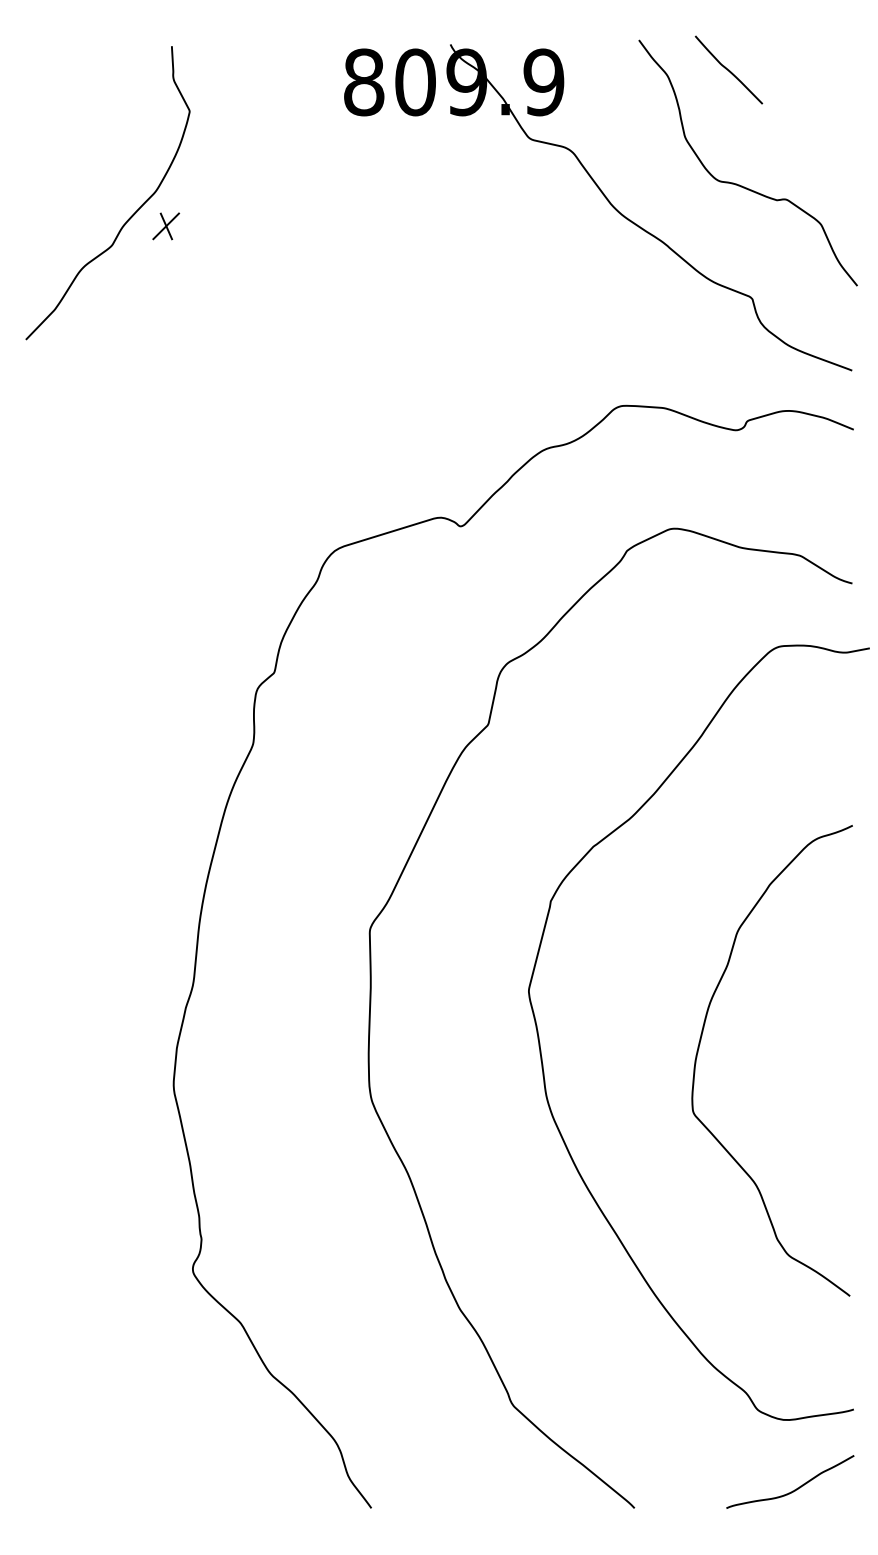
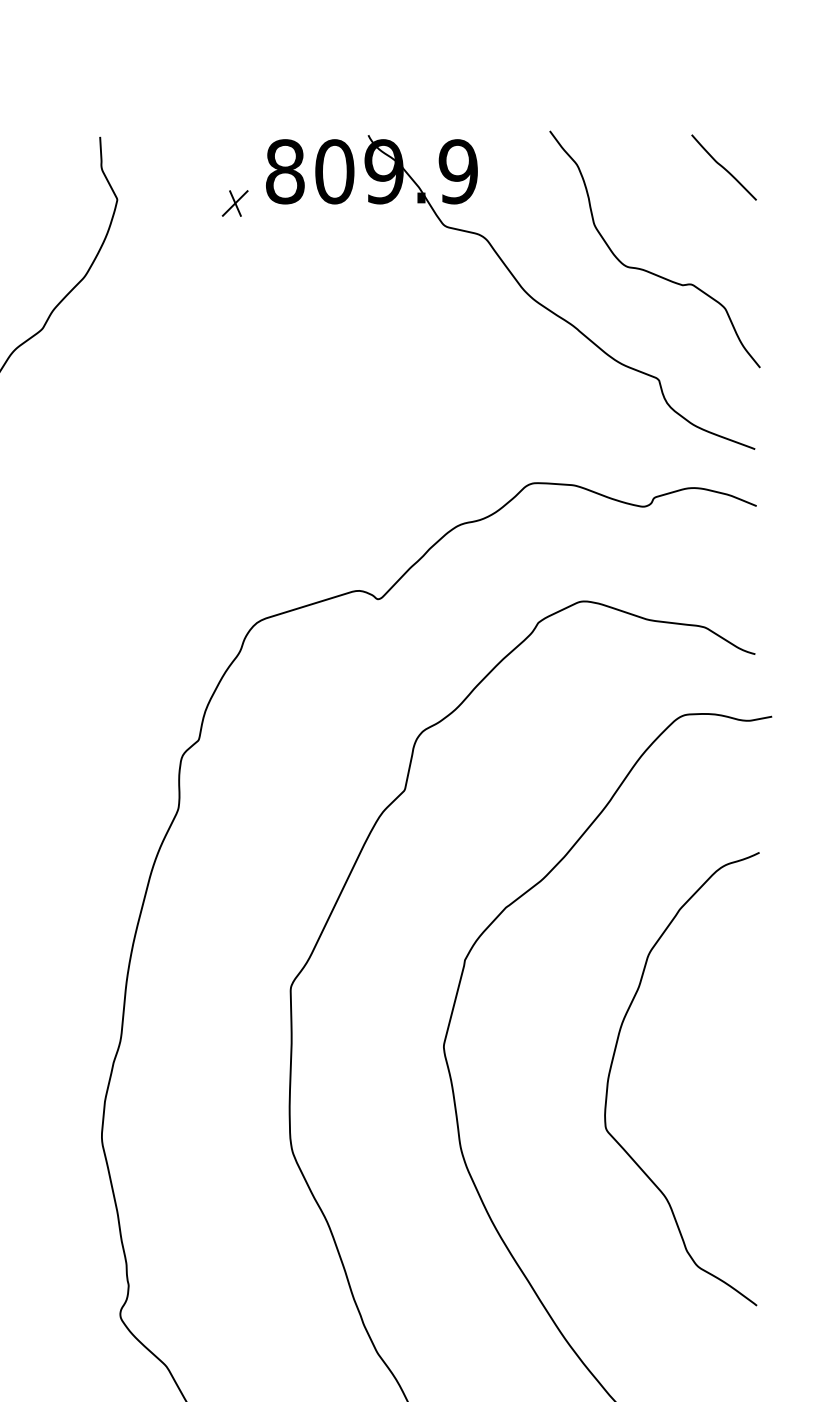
curve: (728, 69) -> (723, 167), moved
part: (166, 226) -> (235, 203), moved
curve: (700, 1044) -> (612, 1063), moved

